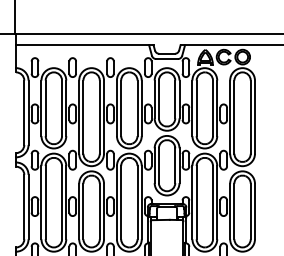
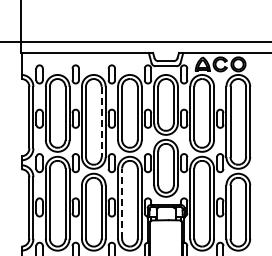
line: (99, 117) -> (101, 122), solid -> dashed
line: (121, 202) -> (122, 203), solid -> dashed

